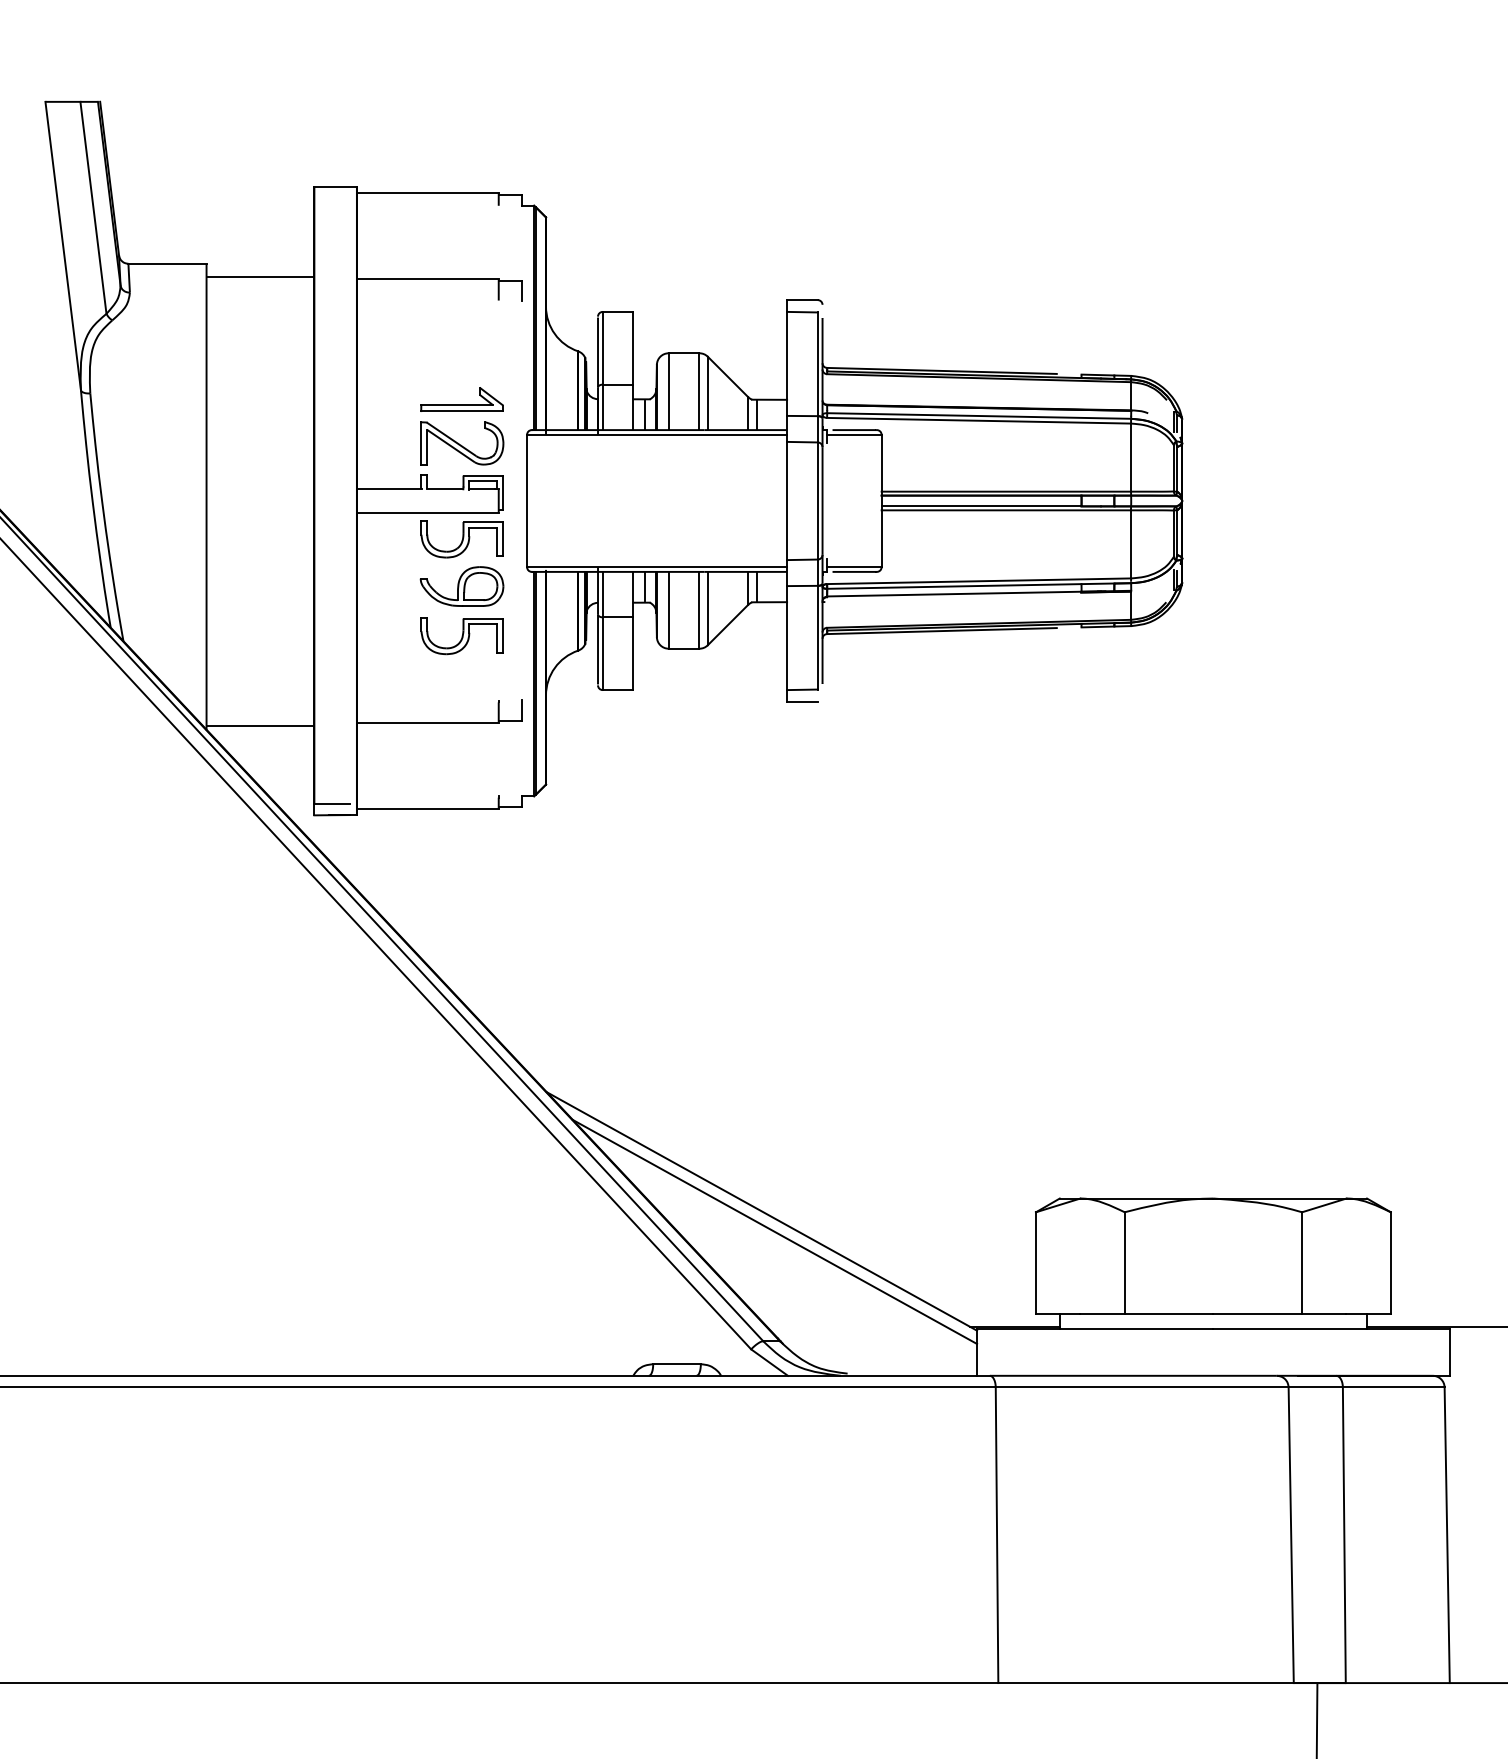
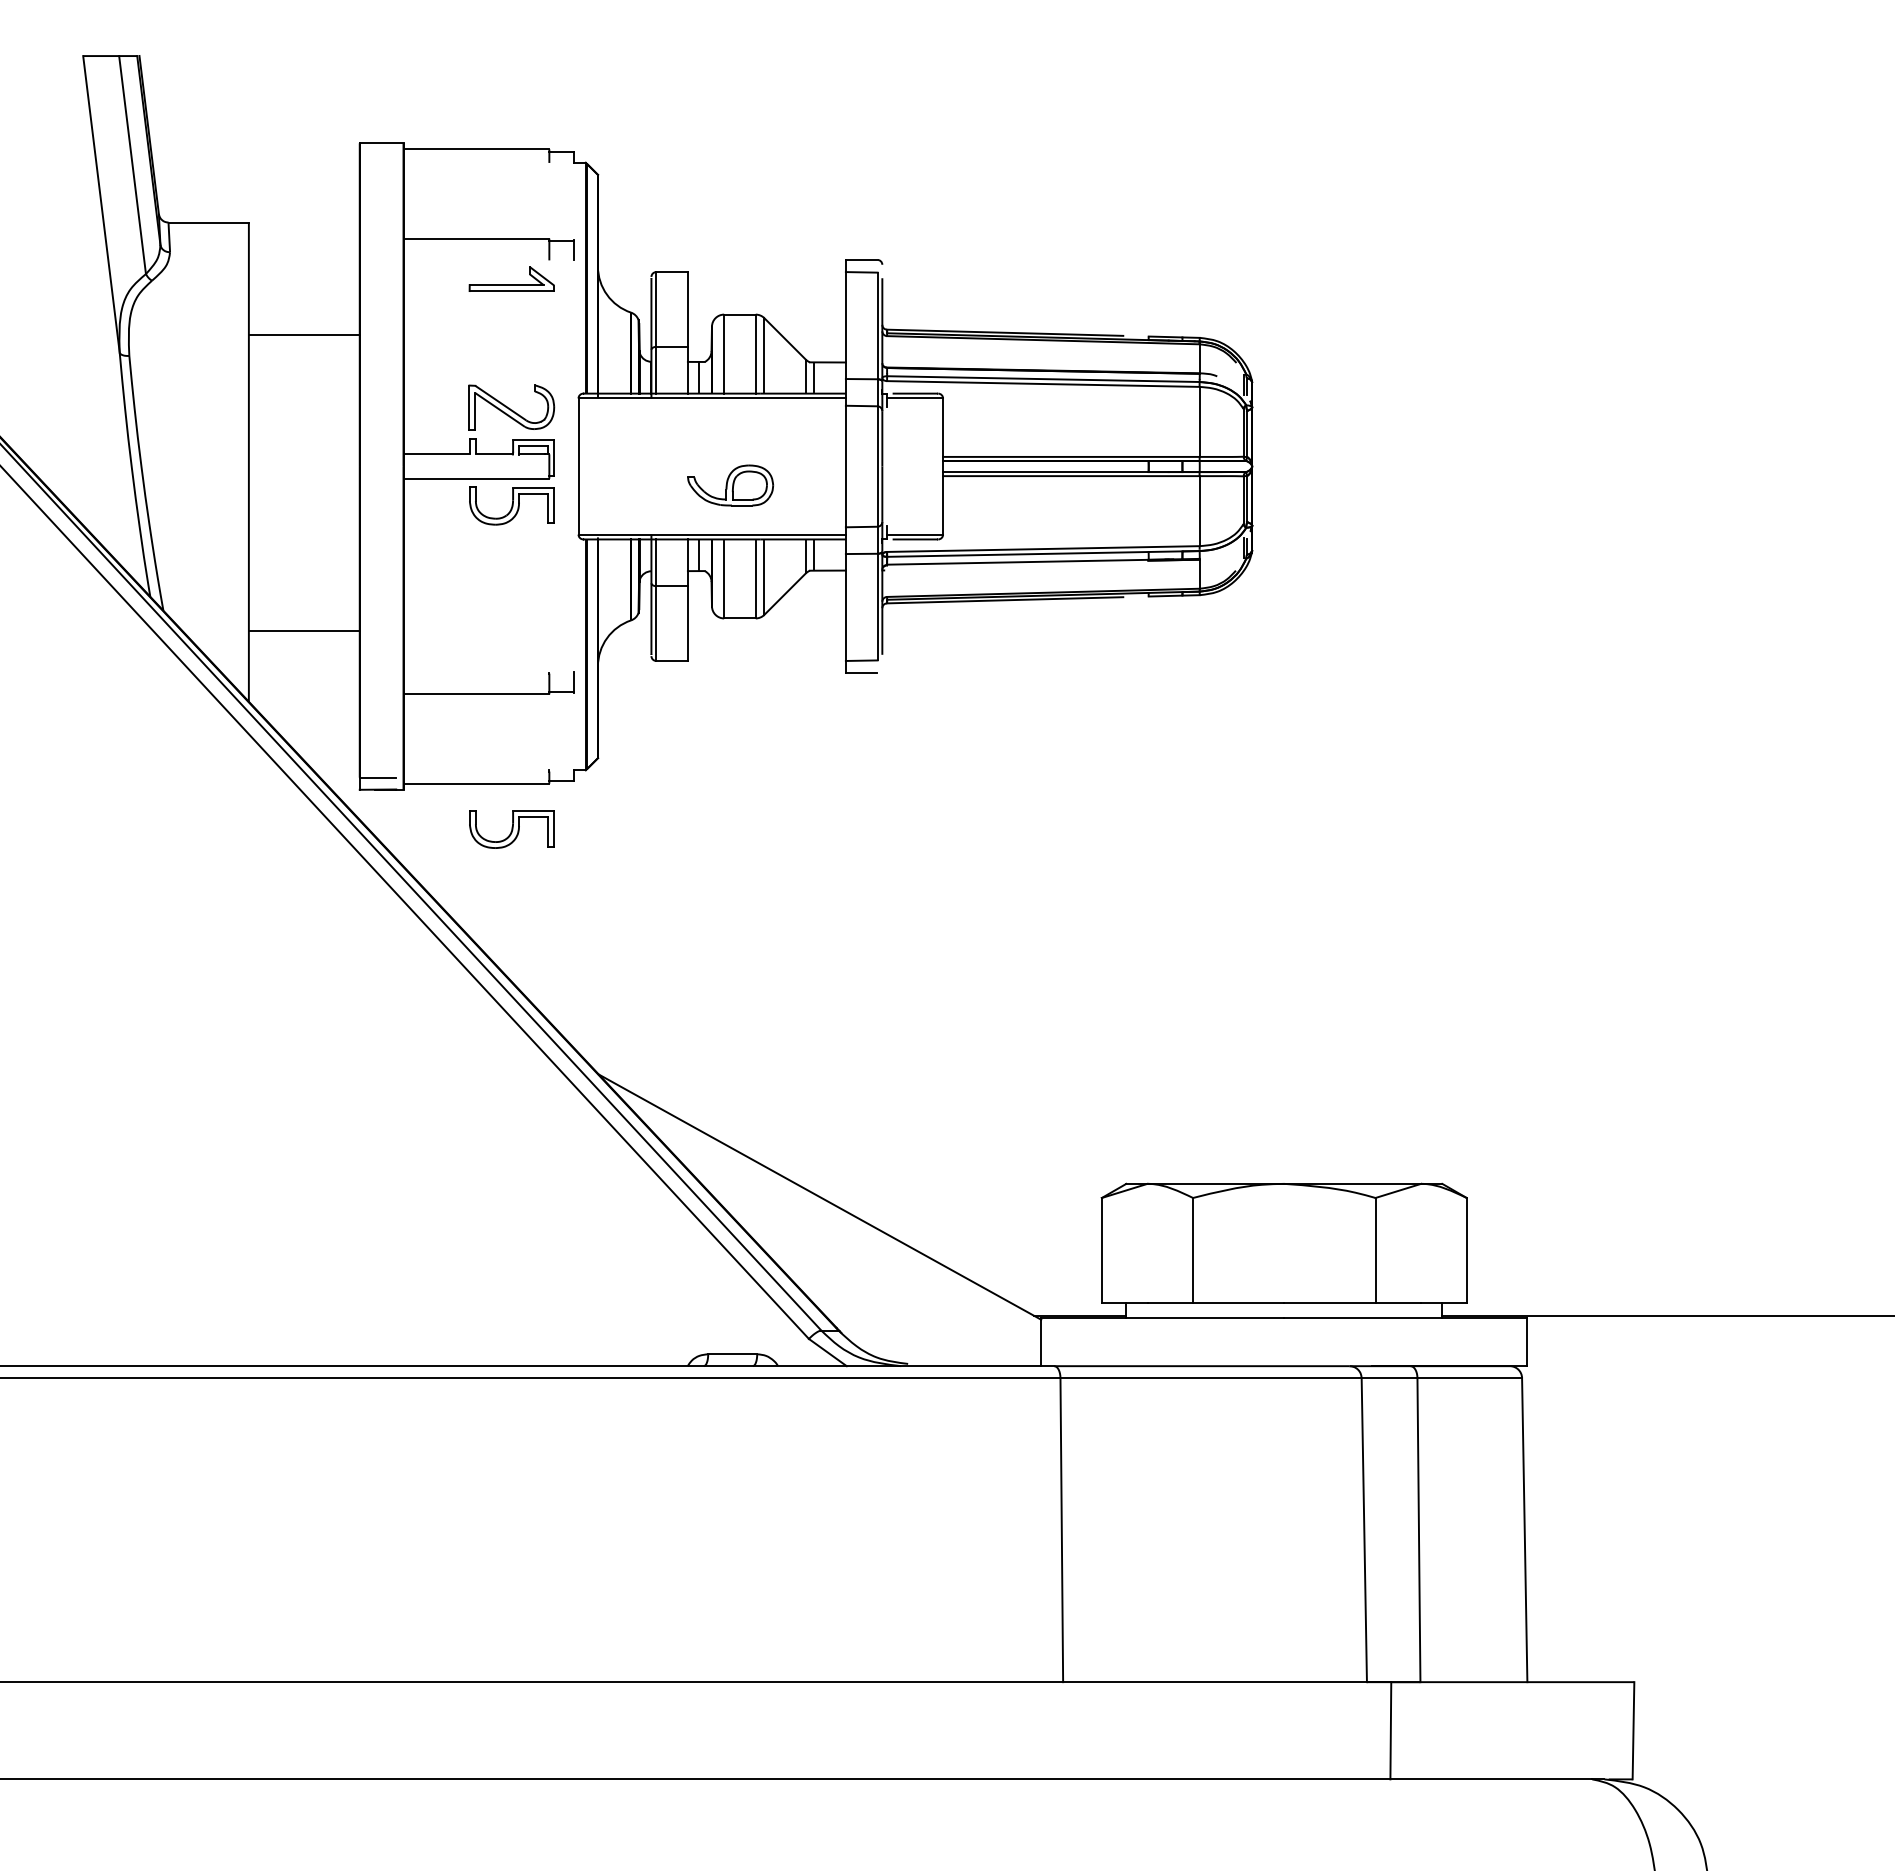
line: (259, 276) -> (303, 334), moved
part: (461, 398) -> (511, 278), moved
part: (461, 586) -> (730, 485), moved
part: (461, 636) -> (511, 829), moved
line: (259, 725) -> (303, 630), moved
line: (775, 1232) -> (833, 1218), removed

